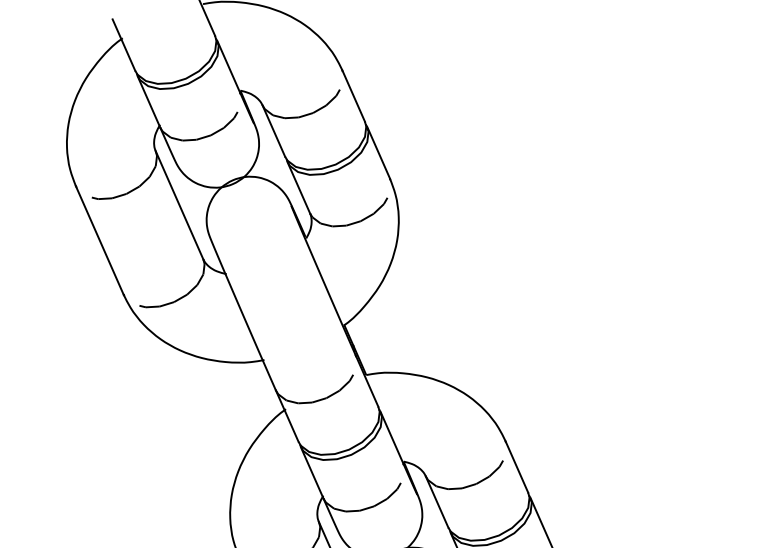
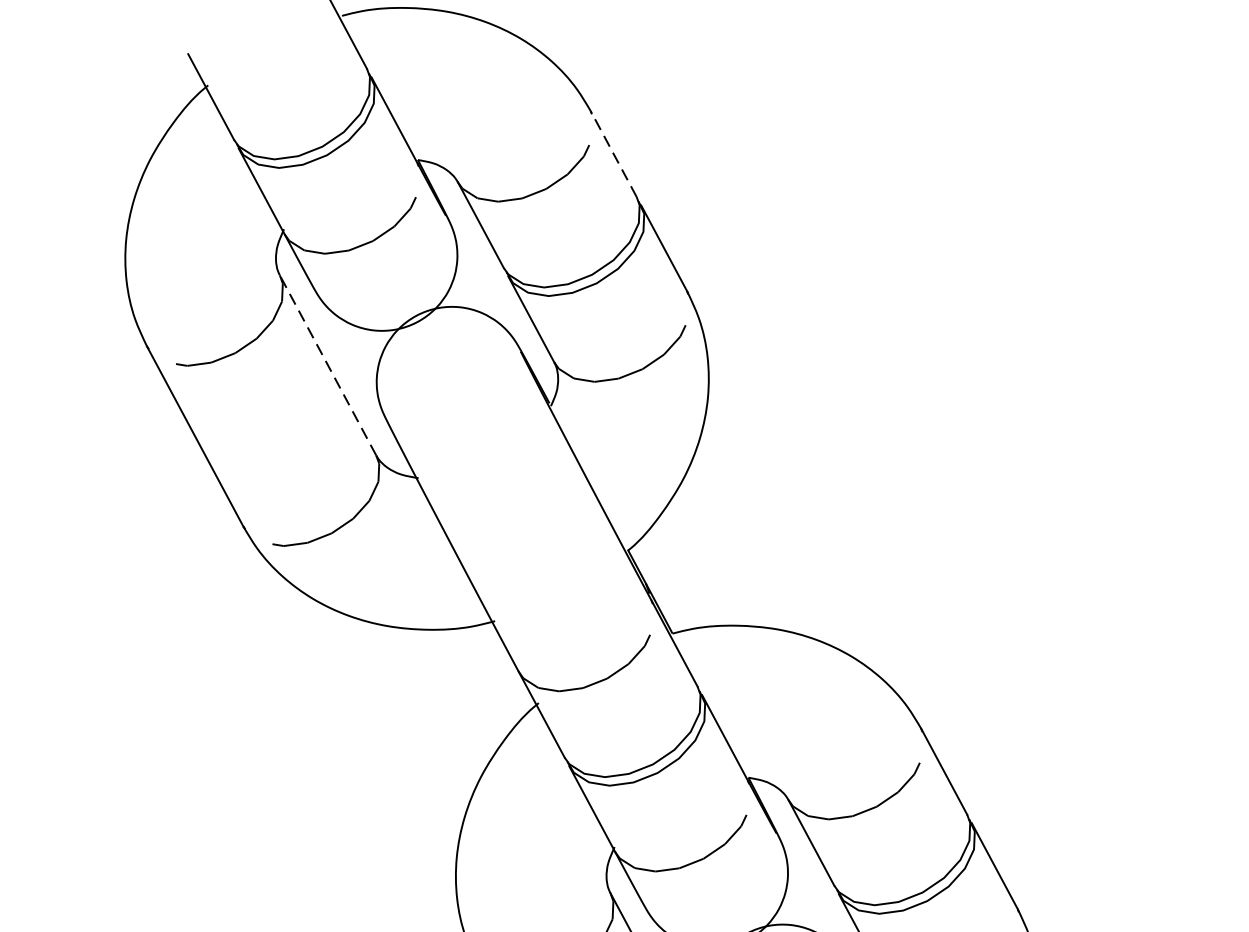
line: (353, 95) -> (613, 153), solid -> dashed
line: (179, 204) -> (328, 364), solid -> dashed

